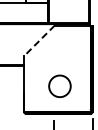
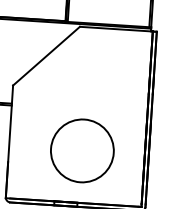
line: (39, 40) -> (46, 55), dashed -> solid
circle: (59, 86) -> (81, 151), size x1.43

